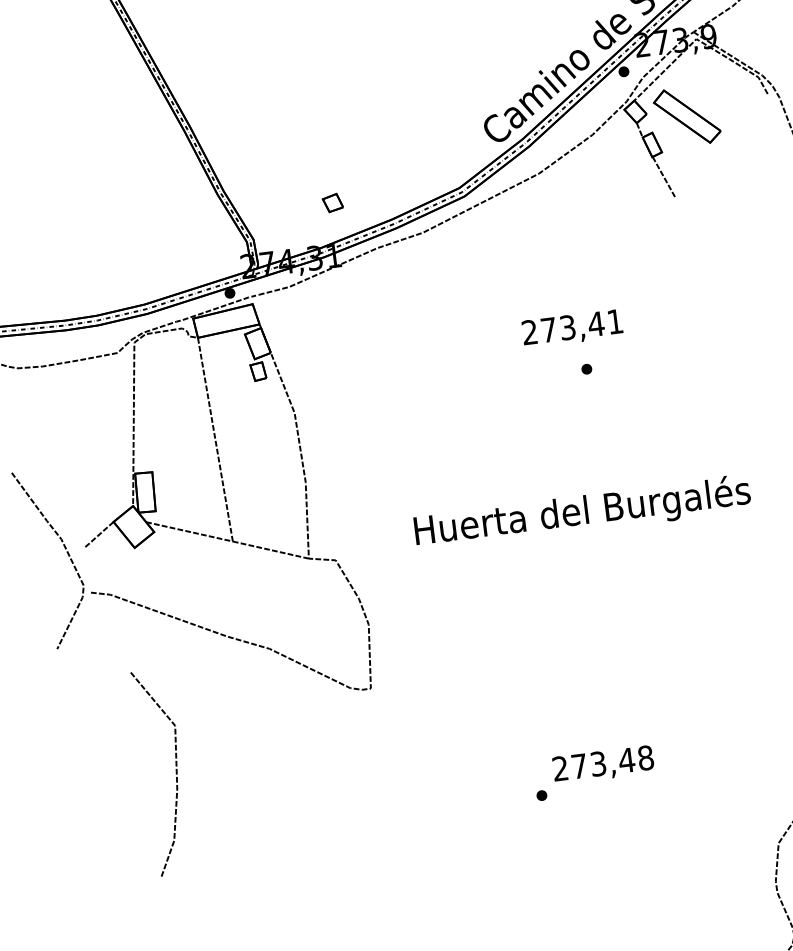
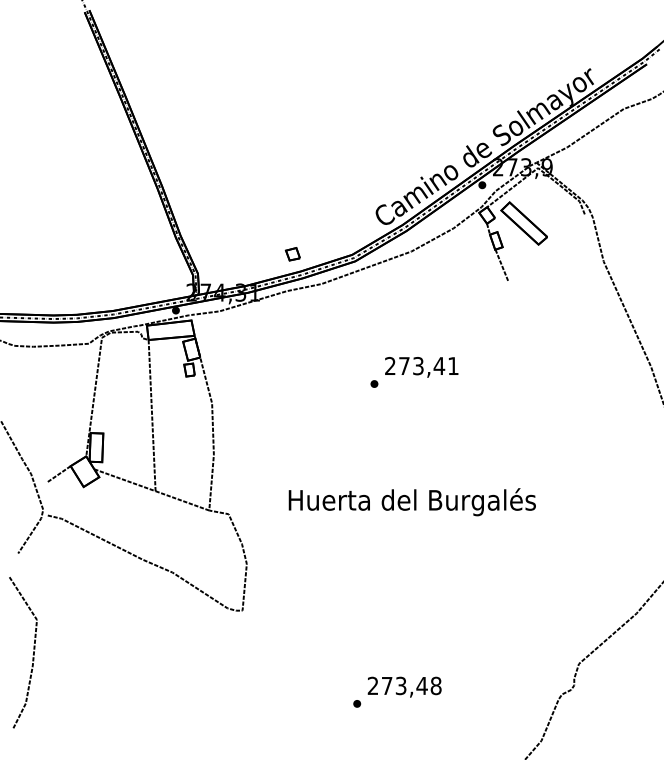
part: (332, 203) -> (292, 254), moved
part: (586, 368) -> (374, 383), moved
line: (175, 770) -> (33, 652), moved

